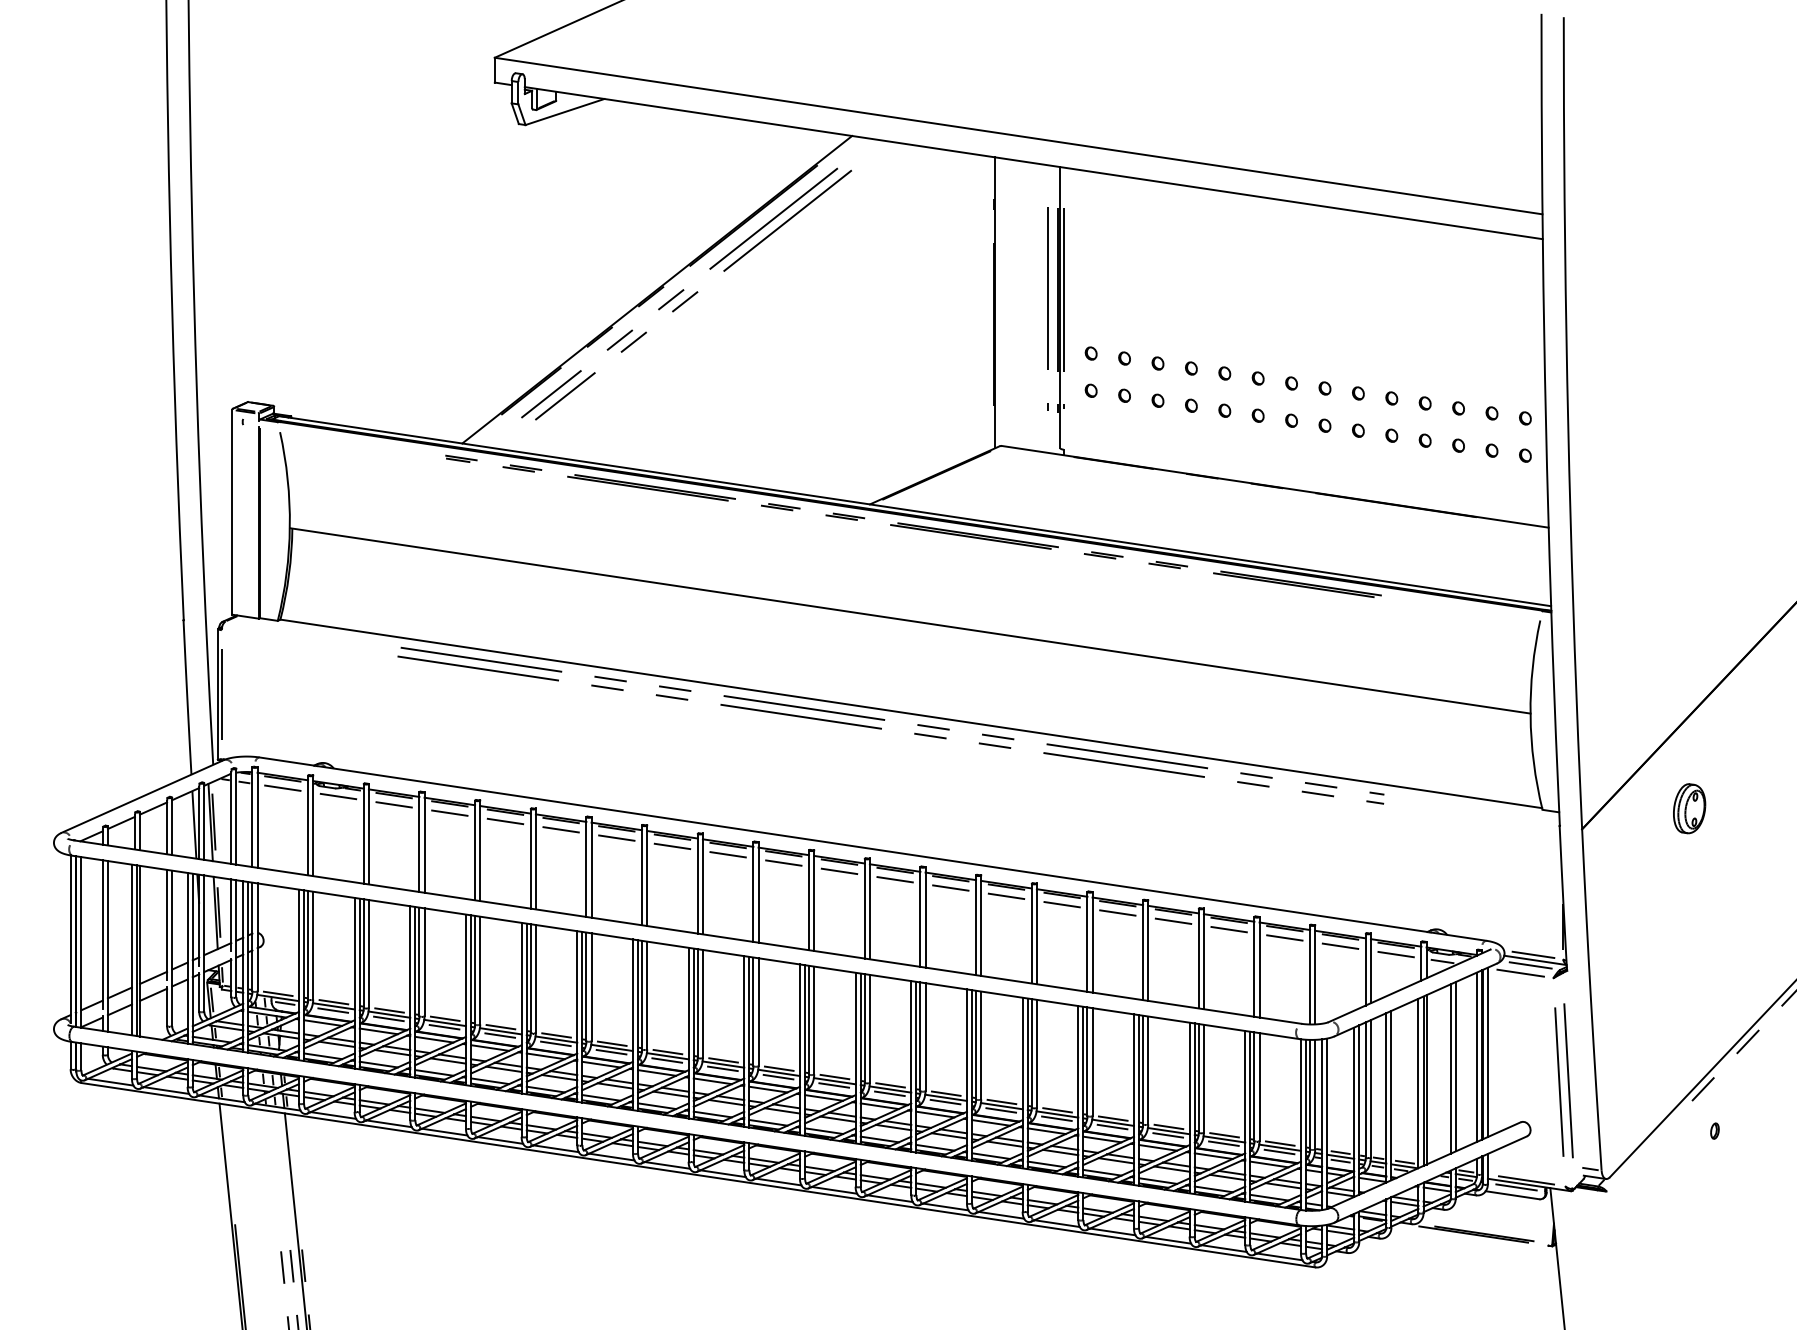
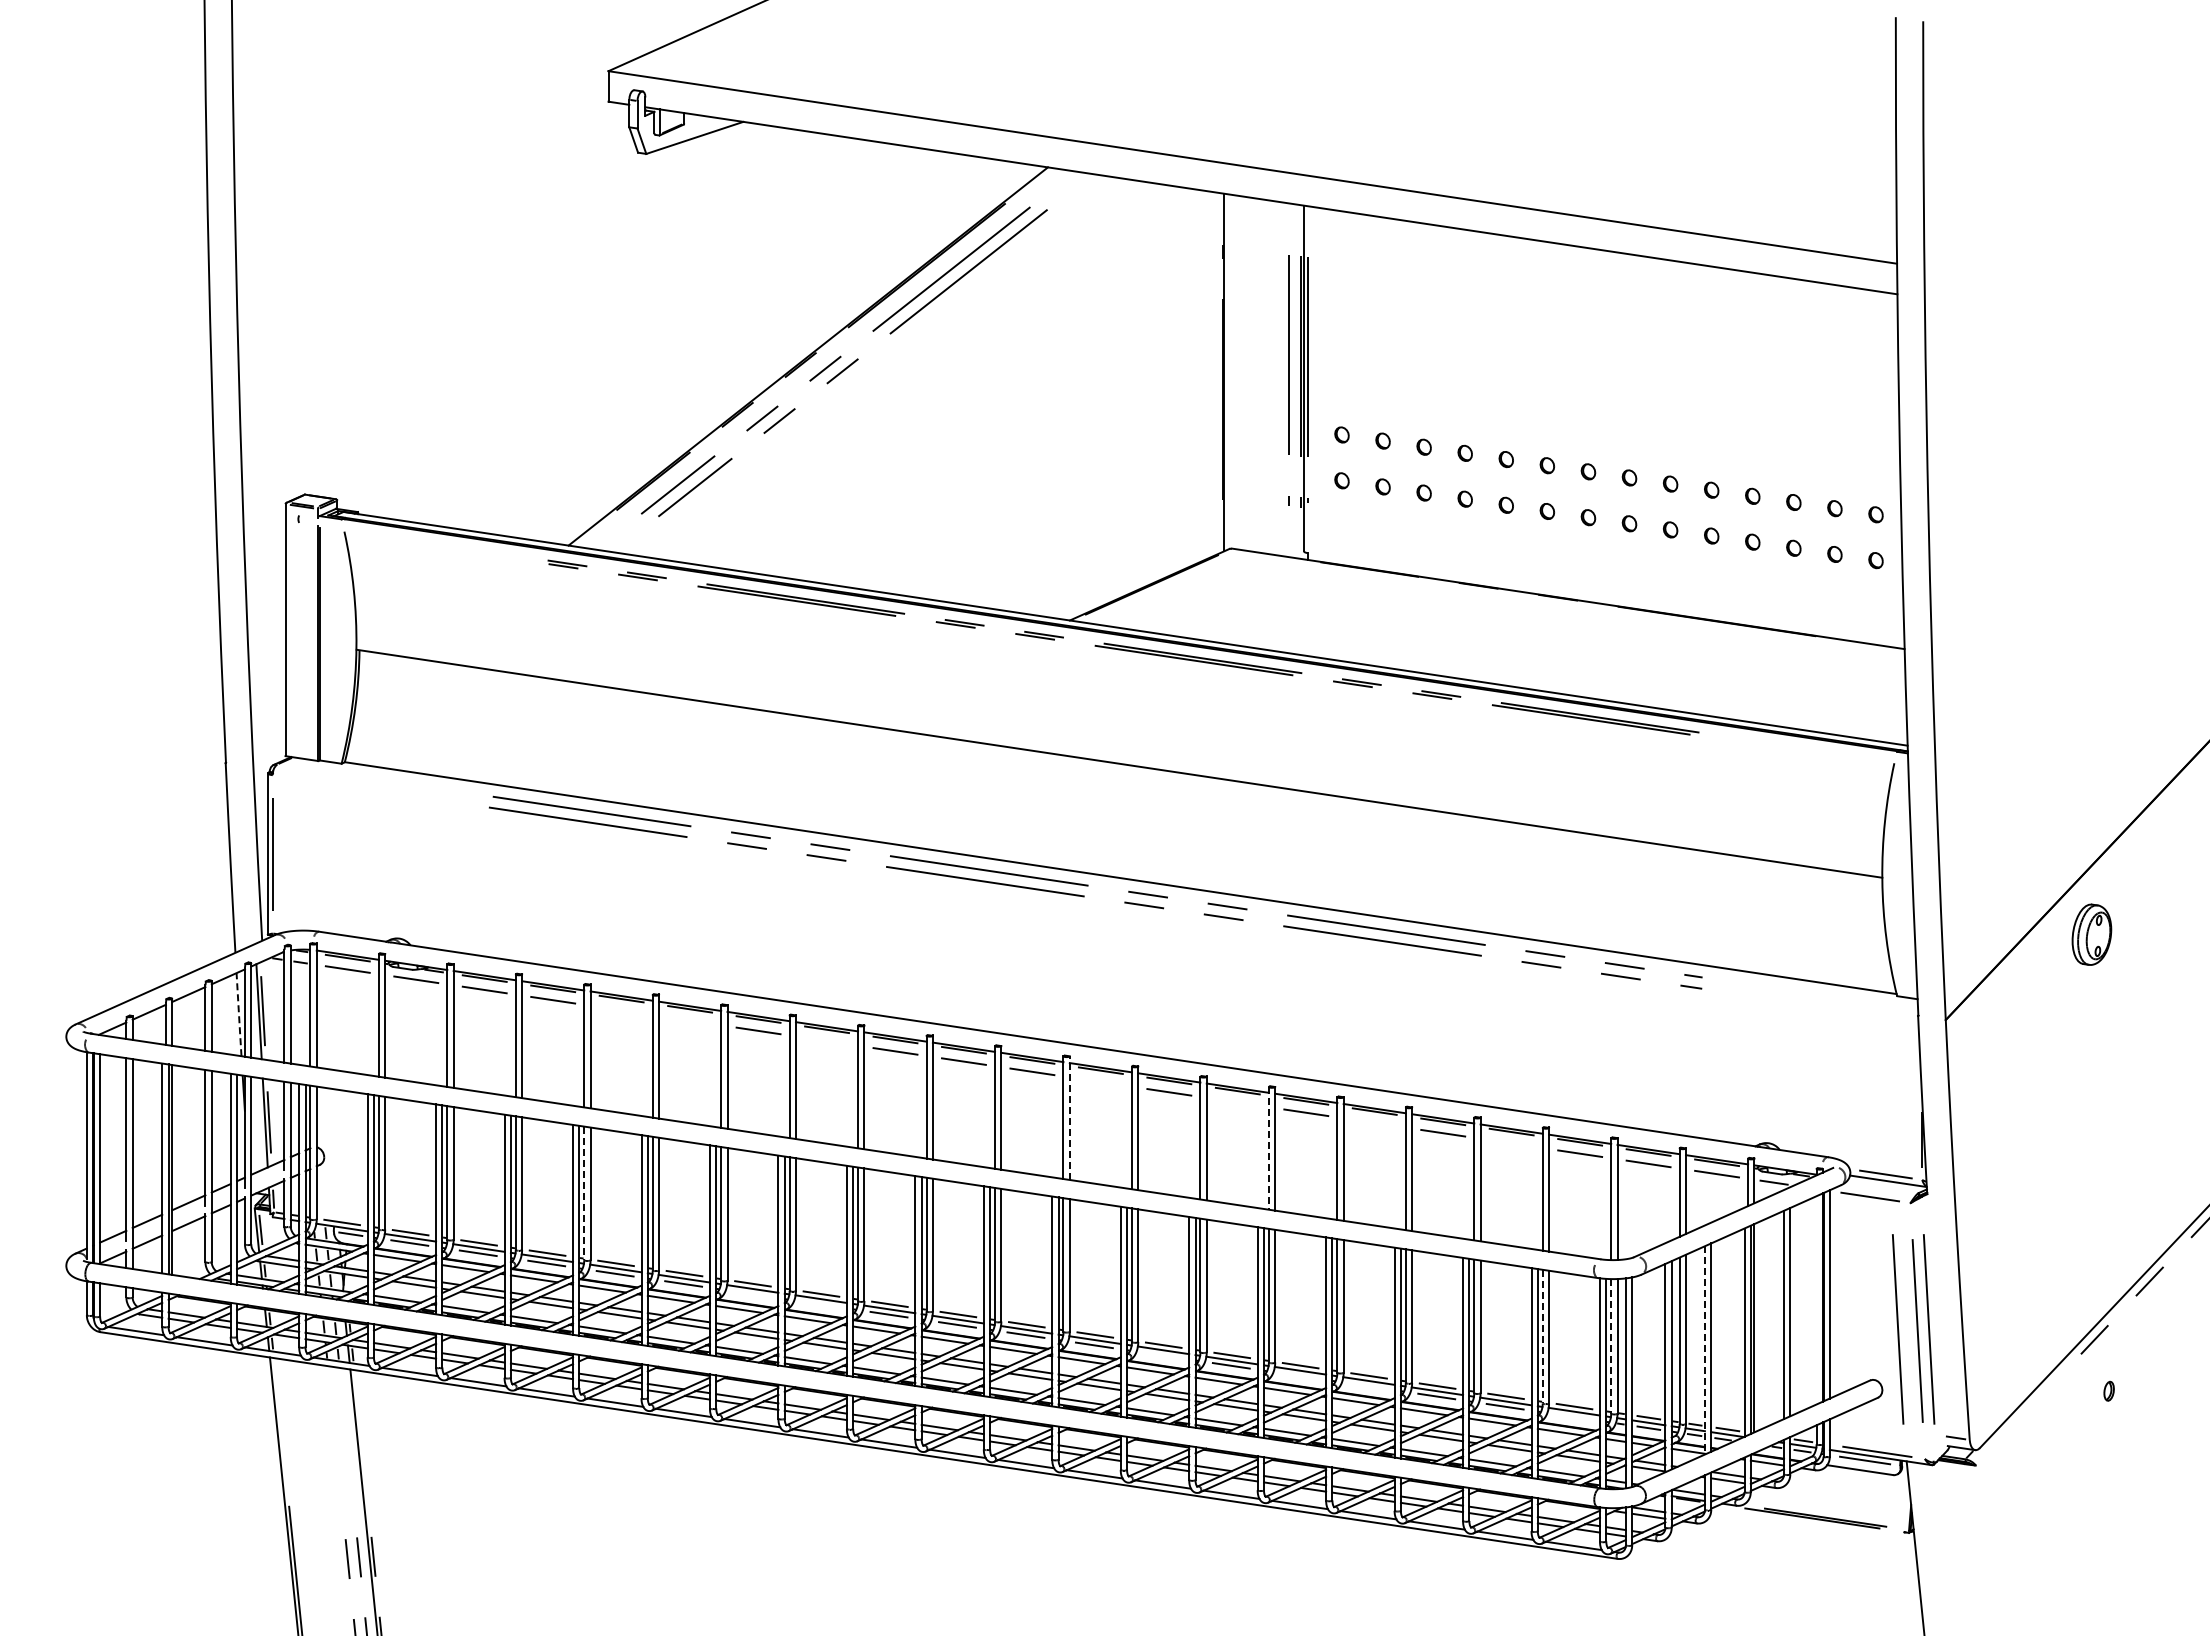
part: (1689, 808) -> (2091, 934), moved
line: (505, 821) -> (621, 1010), removed
line: (193, 824) -> (238, 1014), solid -> dashed
line: (561, 829) -> (690, 1020), removed
line: (672, 845) -> (826, 1040), removed
line: (894, 879) -> (1100, 1081), removed
line: (1006, 896) -> (1237, 1102), removed
line: (869, 908) -> (1069, 1117), solid -> dashed
line: (1117, 912) -> (1374, 1122), removed
line: (1229, 929) -> (1511, 1143), removed
line: (1031, 933) -> (1268, 1148), solid -> dashed
line: (1530, 965) -> (1882, 1187), removed
line: (475, 970) -> (584, 1193), solid -> dashed
line: (611, 1052) -> (751, 1294), removed
line: (1477, 1057) -> (1816, 1300), removed
line: (667, 1060) -> (820, 1304), removed
line: (1543, 1080) -> (1898, 1329), added
line: (1254, 1086) -> (1542, 1336), solid -> dashed
line: (1310, 1094) -> (1611, 1346), solid -> dashed
line: (1385, 1097) -> (1704, 1350), solid -> dashed
line: (945, 1102) -> (1162, 1355), removed
line: (1056, 1118) -> (1299, 1375), removed
line: (1111, 1127) -> (1367, 1386), removed
line: (1279, 1151) -> (1573, 1416), removed

